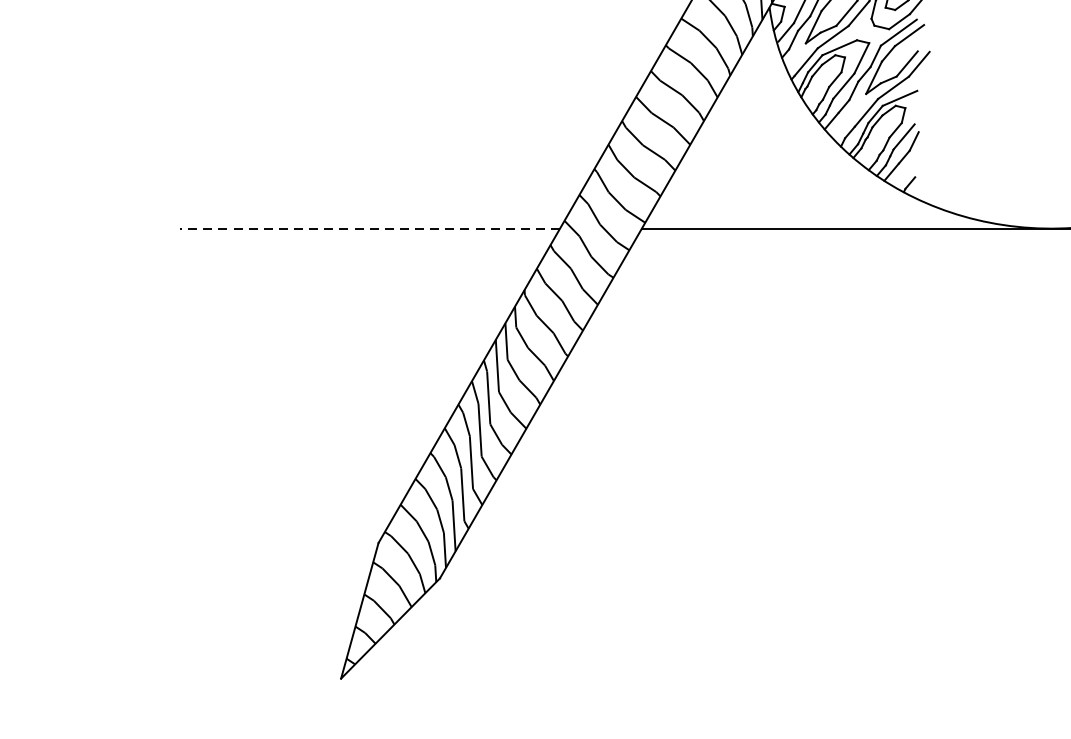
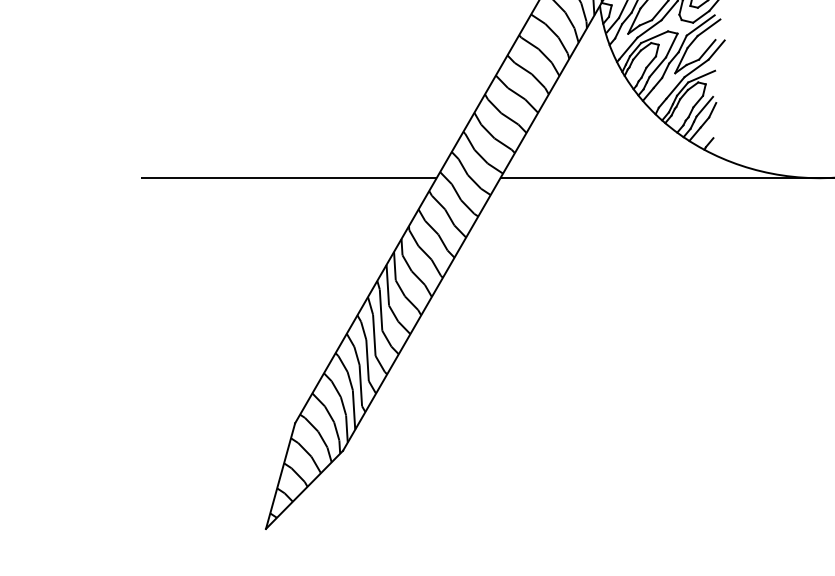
line: (369, 229) -> (288, 178), dashed -> solid

